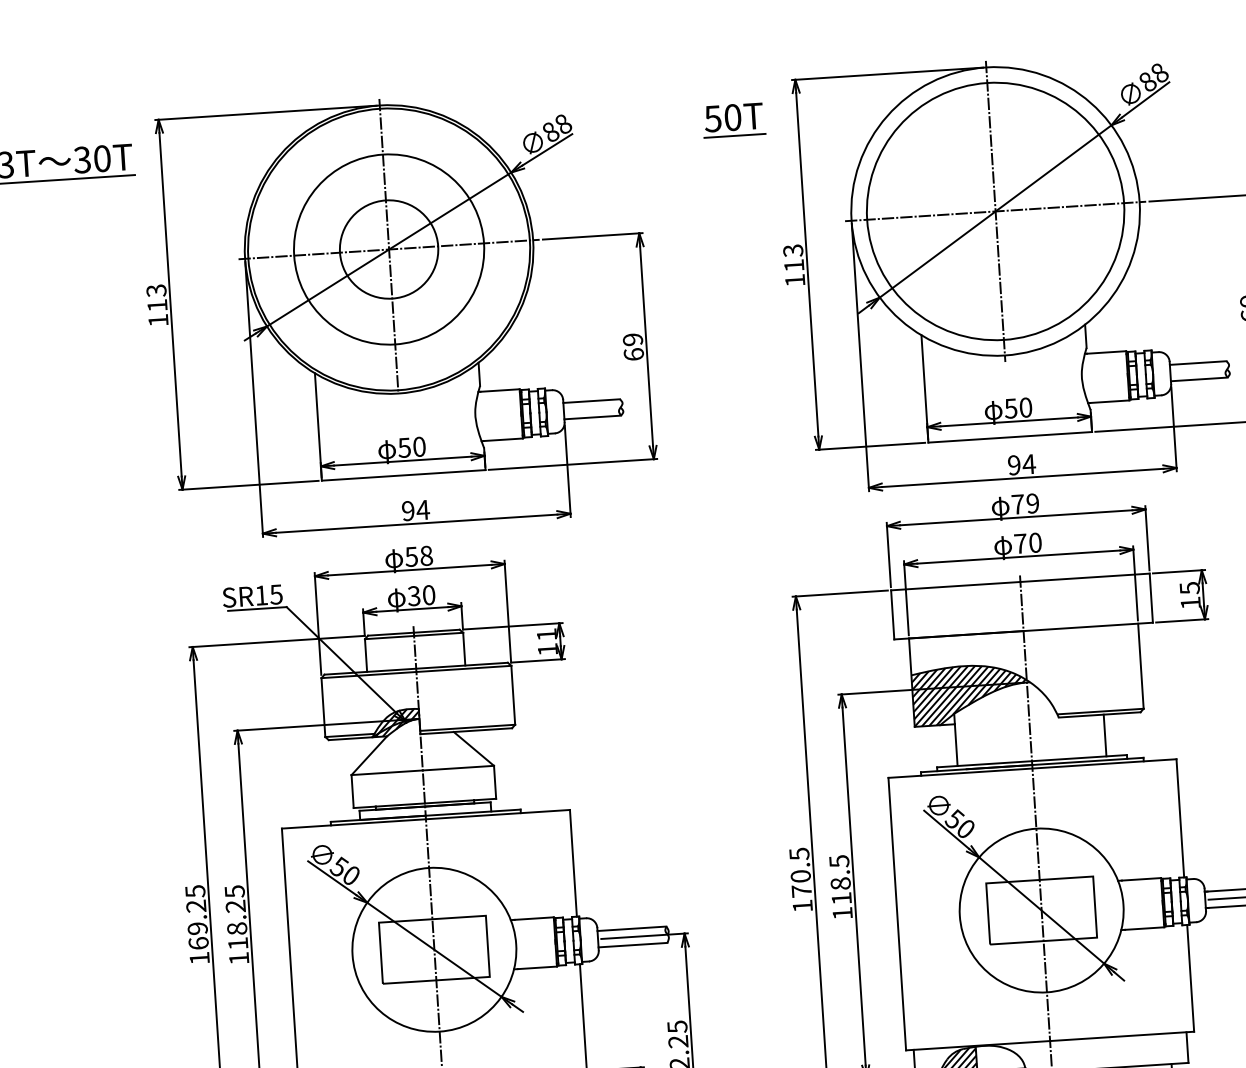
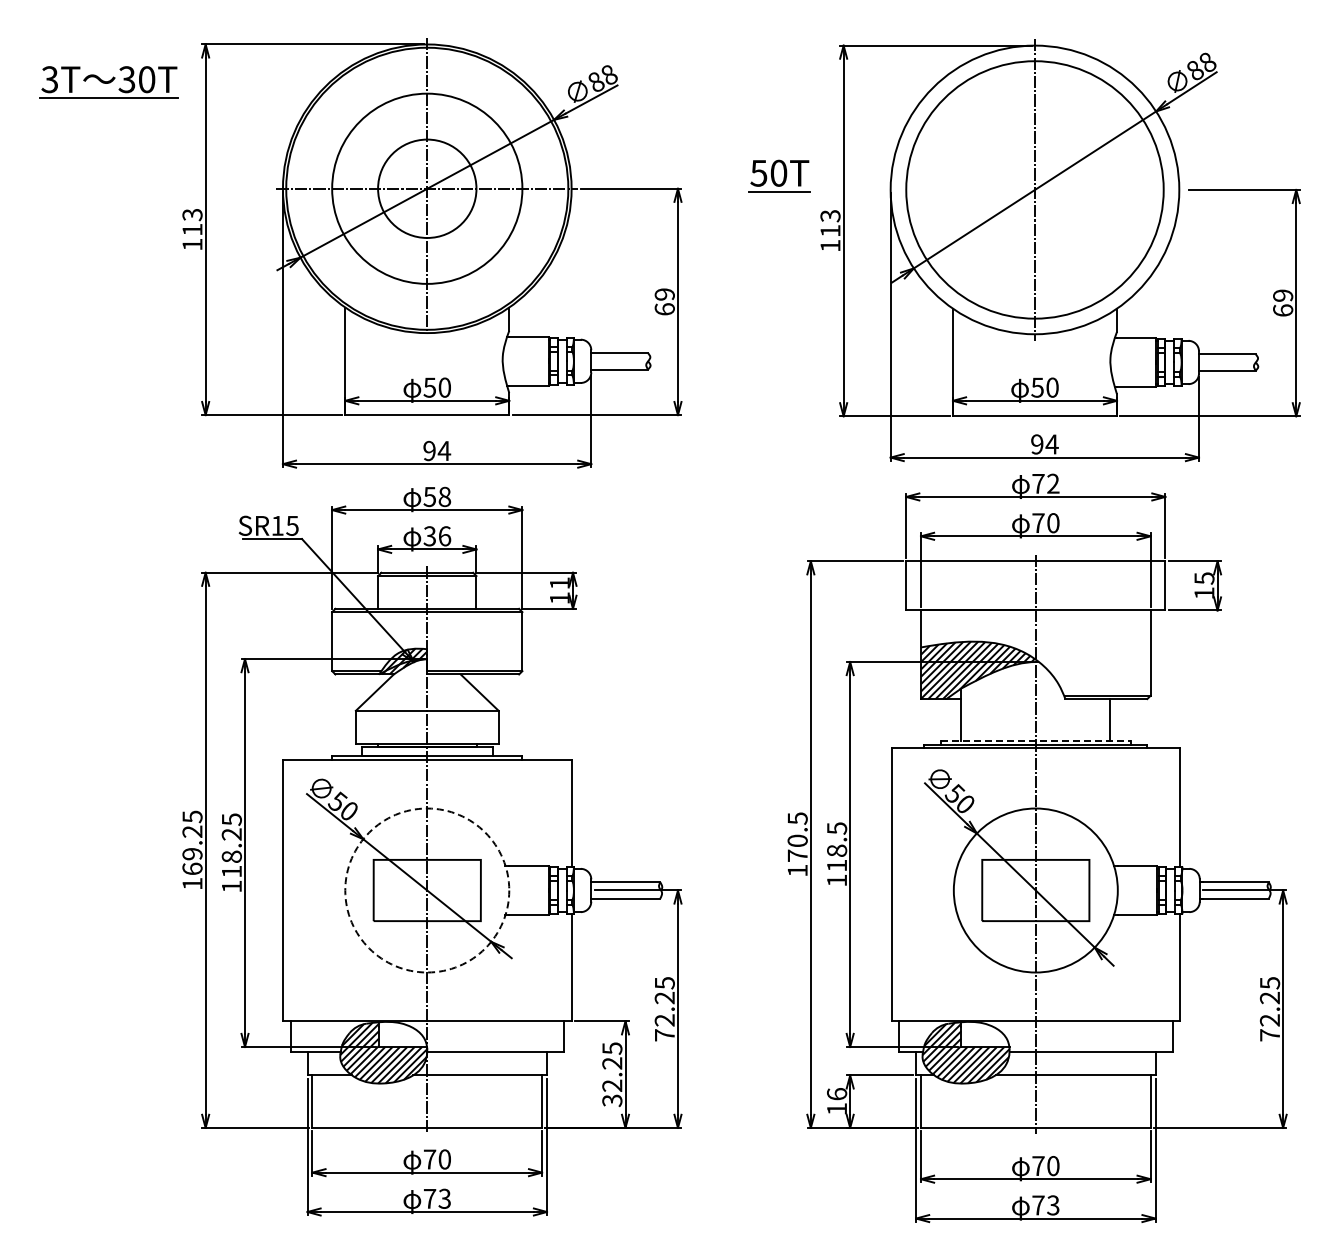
part: (733, 119) -> (779, 175), moved
line: (995, 211) -> (1034, 189), removed
text: (1033, 503) -> (1053, 483), 79 -> 72
text: (428, 595) -> (444, 536), 30 -> 36
line: (1032, 760) -> (1036, 740), solid -> dashed
circle: (434, 949) -> (427, 890), solid -> dashed

